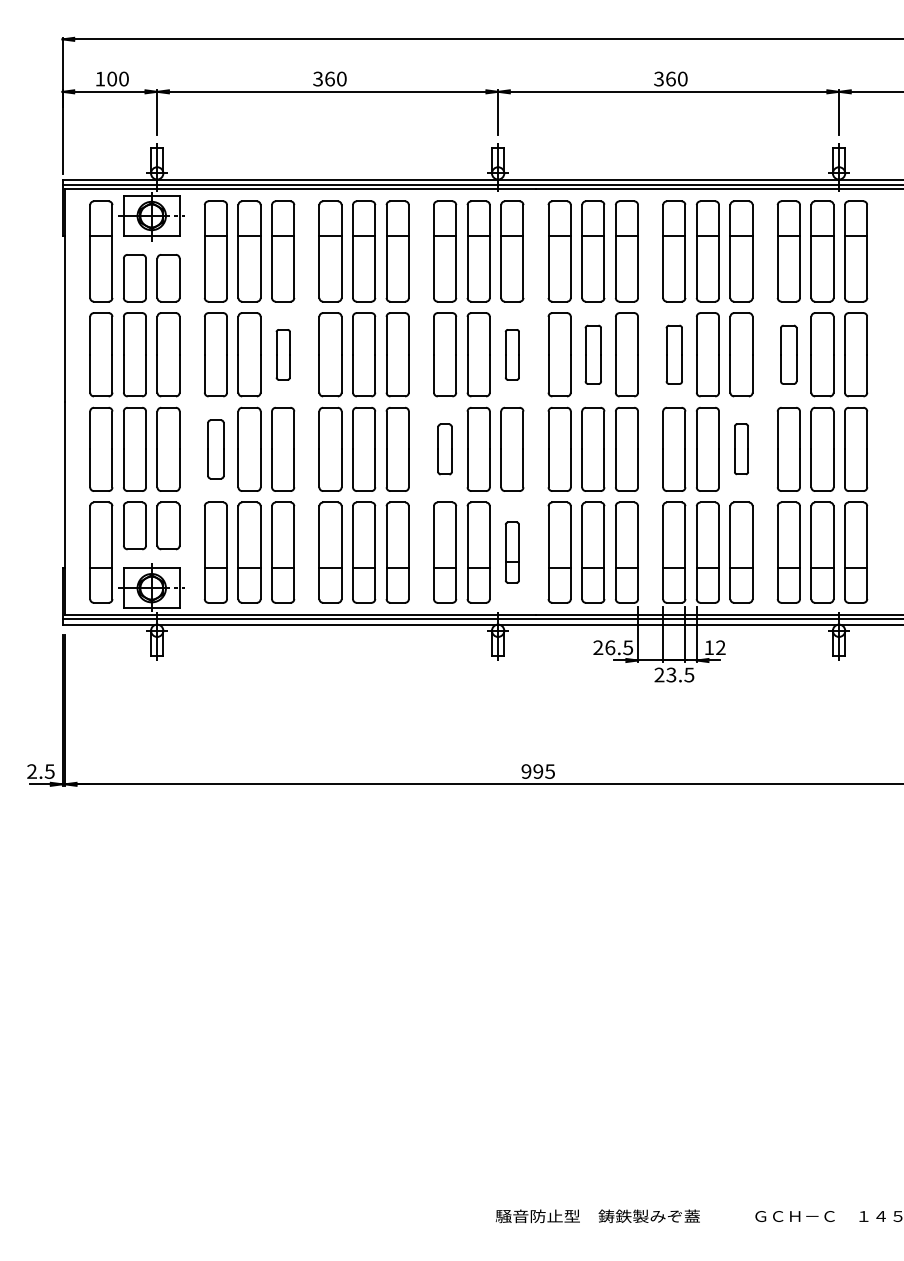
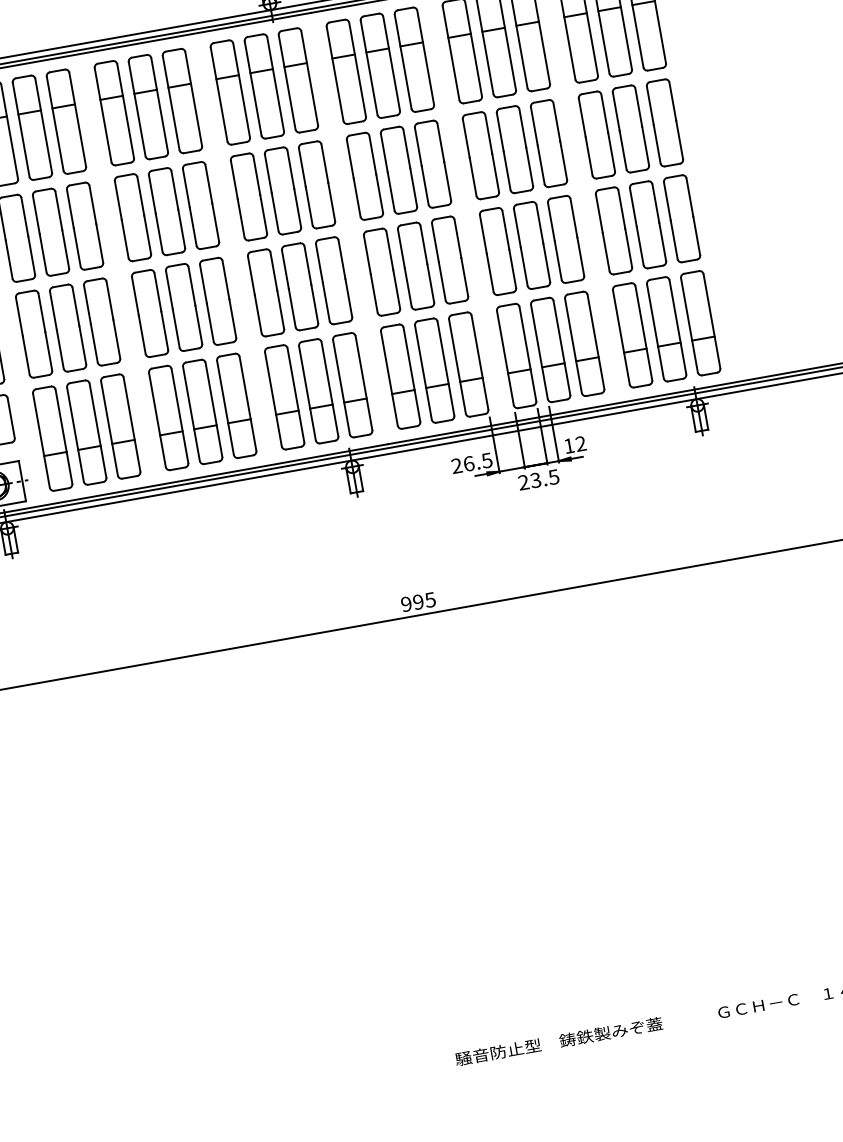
part: (283, 354) -> (85, 225), size x1.67
part: (512, 354) -> (317, 184), size x1.67
part: (593, 354) -> (399, 170), size x1.43
part: (674, 354) -> (481, 155), size x1.43
part: (788, 354) -> (596, 134), size x1.43
part: (741, 448) -> (565, 238), size x1.67
part: (215, 449) -> (33, 334), size x1.43
part: (444, 449) -> (265, 293), size x1.67
part: (512, 552) -> (352, 385), size x1.67

